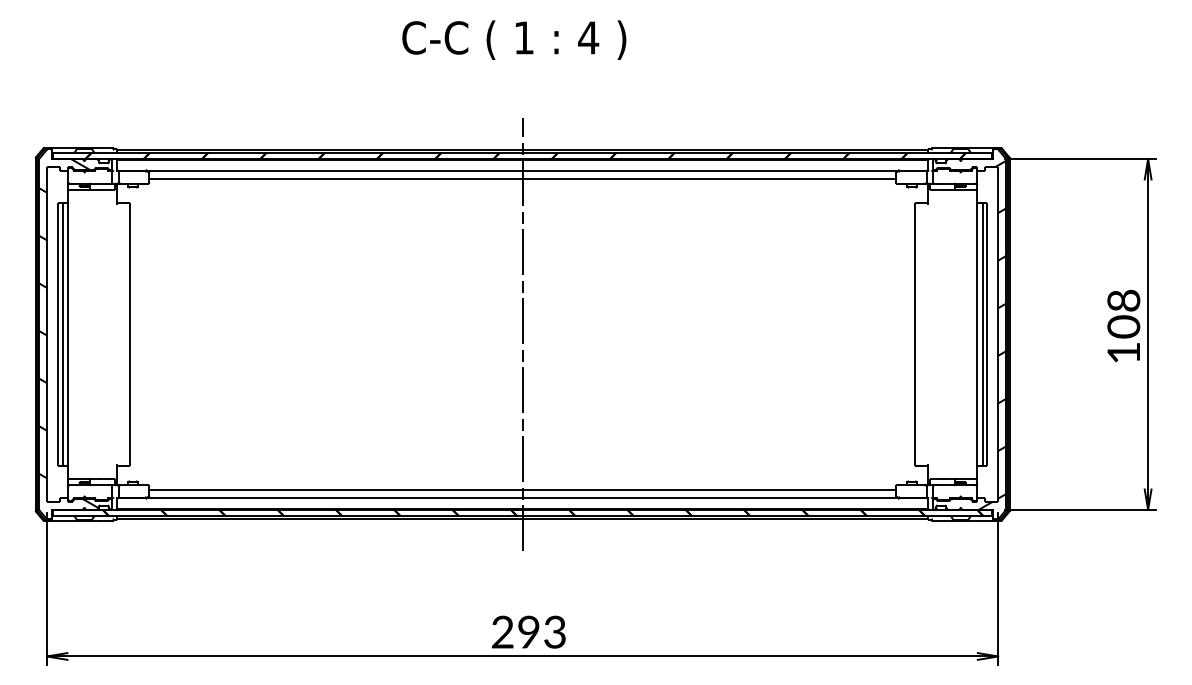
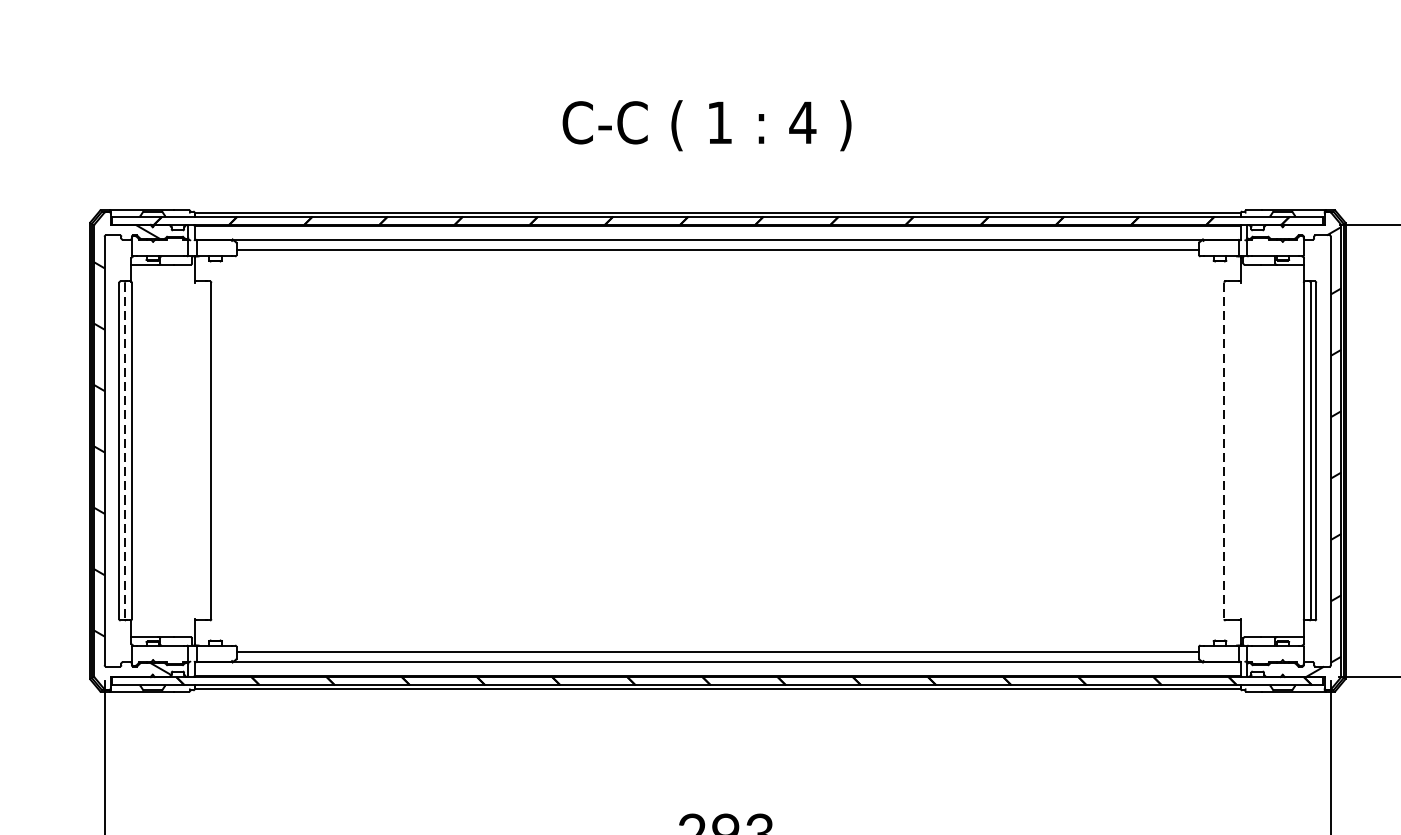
text: (514, 39) -> (707, 124), moved
line: (62, 334) -> (124, 451), solid -> dashed
line: (522, 334) -> (717, 451), removed
line: (915, 334) -> (1224, 451), solid -> dashed

